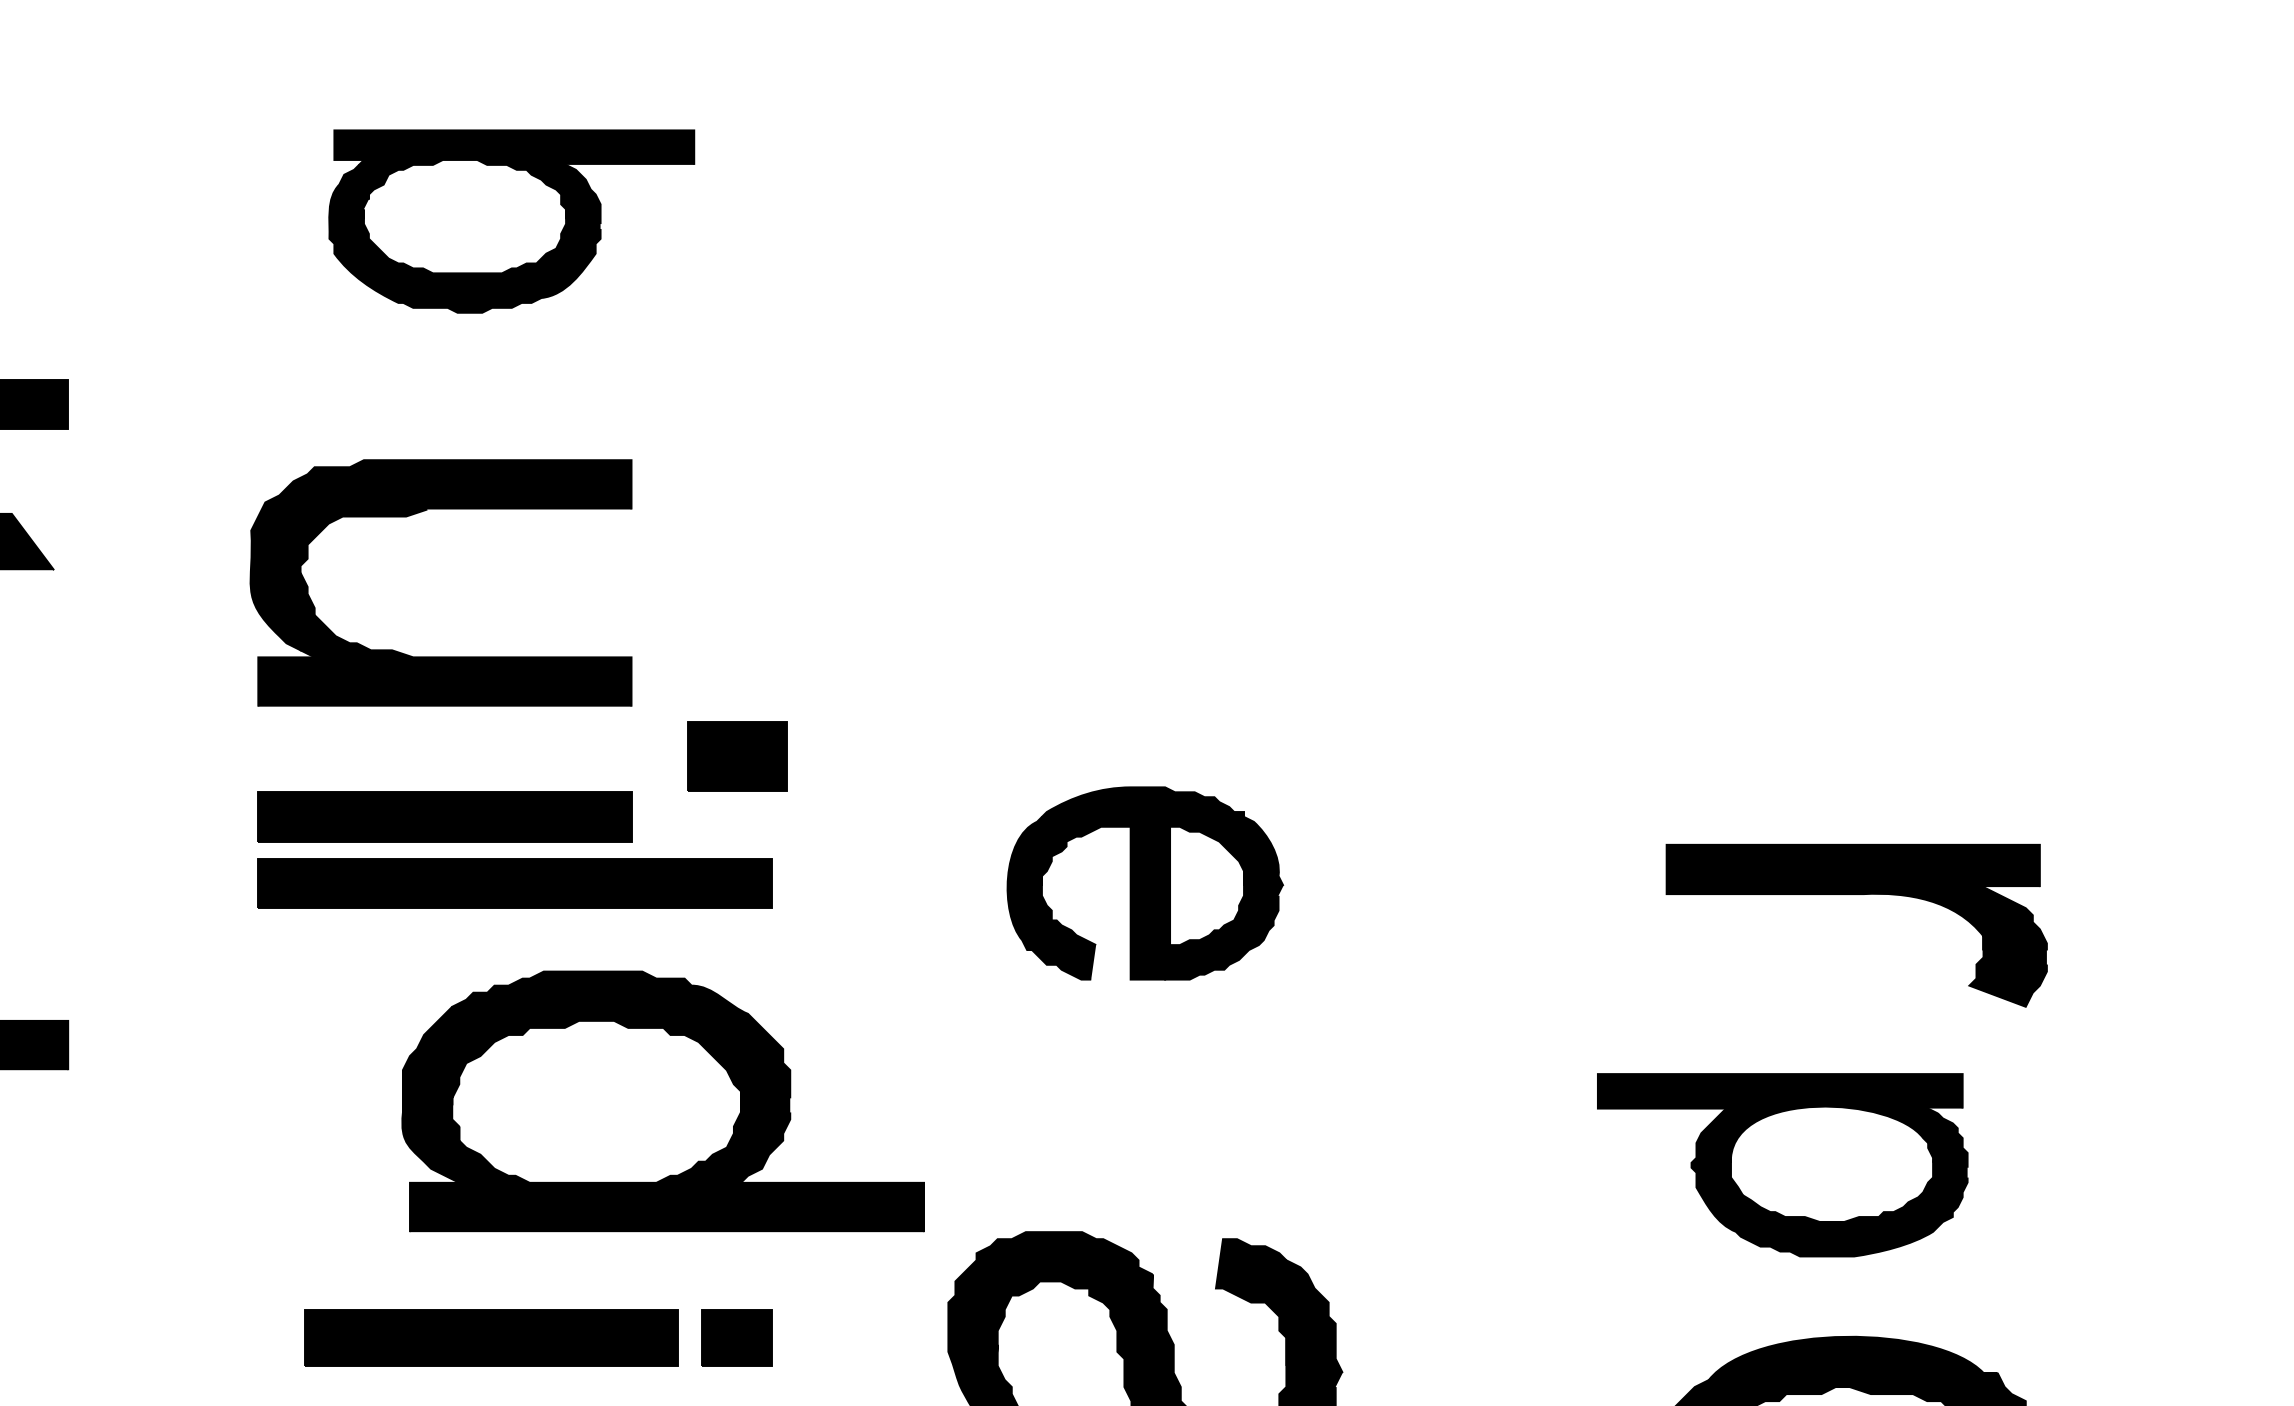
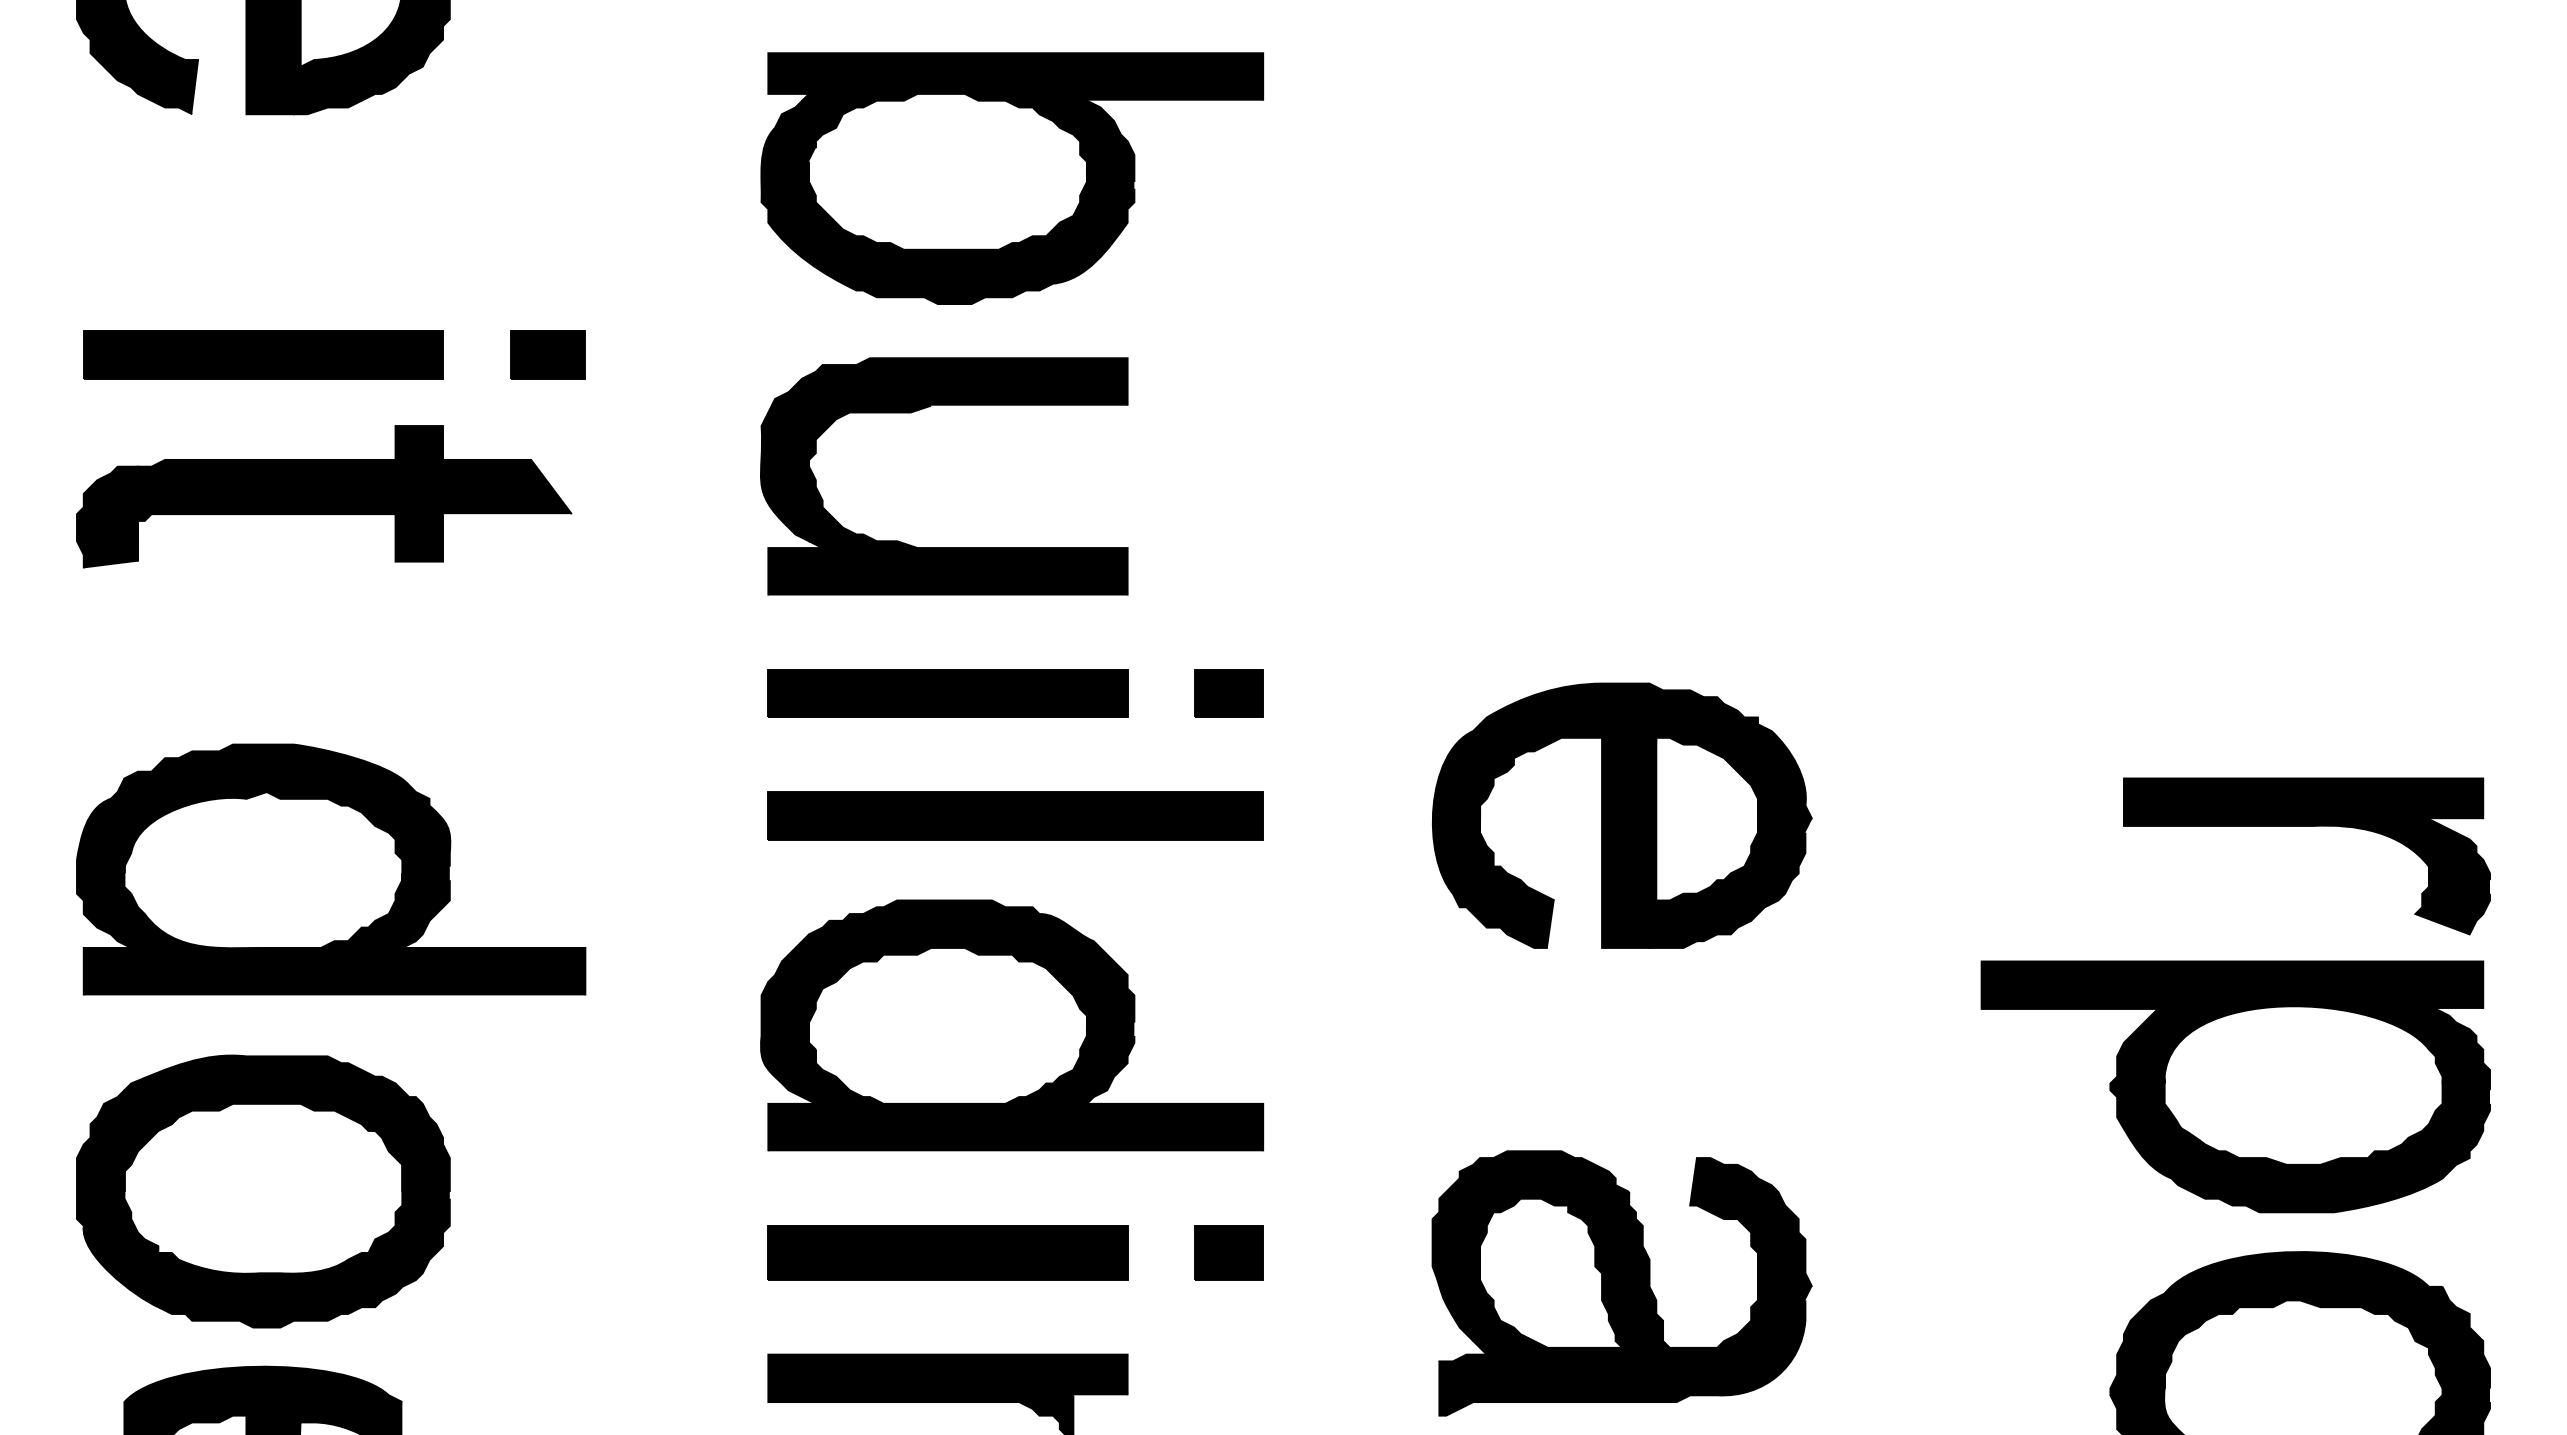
part: (511, 221) -> (1012, 178), size x1.43
part: (419, 513) -> (923, 409), moved
part: (736, 756) -> (1228, 693), size x0.71
part: (444, 816) -> (947, 693), moved
part: (1144, 883) -> (1621, 815), size x1.43
part: (663, 1101) -> (1012, 1025), moved
part: (1782, 1164) -> (2235, 1086), size x1.43
part: (491, 1337) -> (947, 1252), moved

